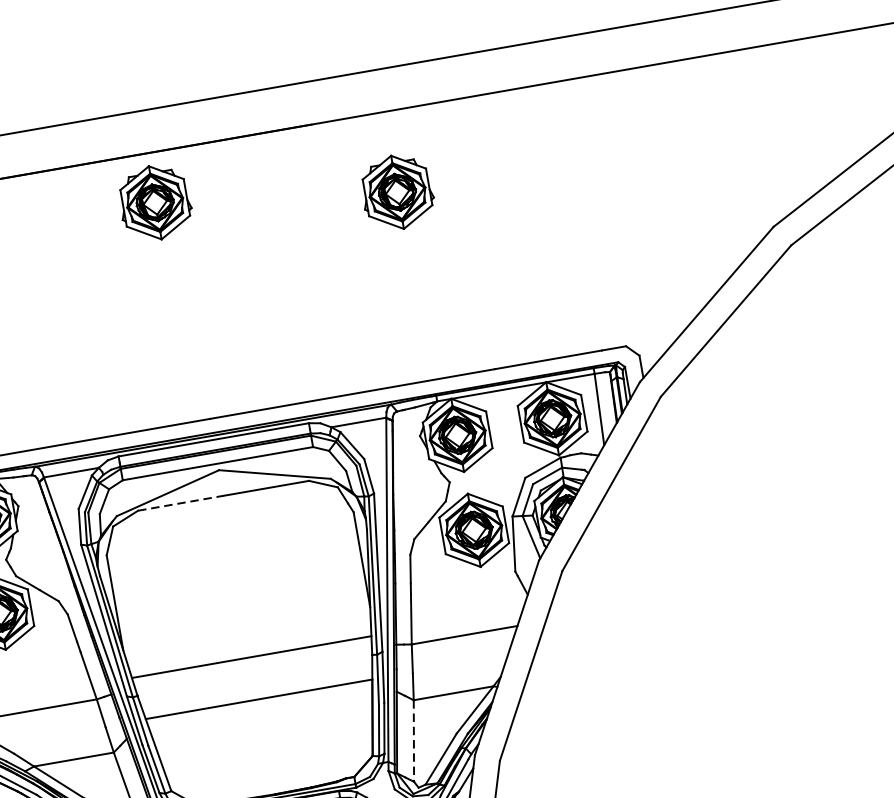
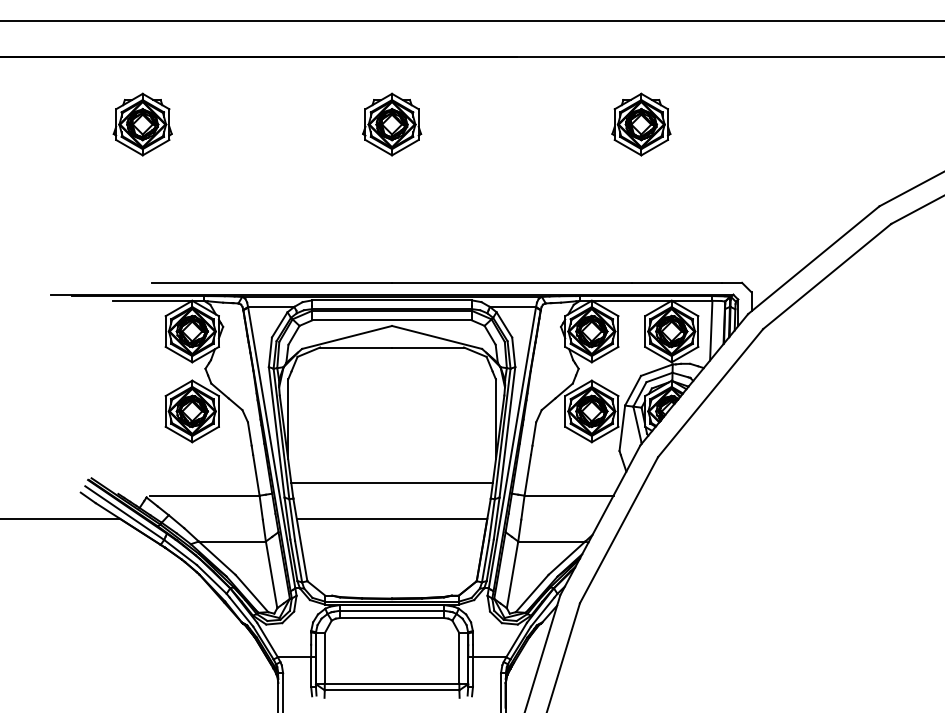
part: (397, 192) -> (641, 124), moved
part: (155, 202) -> (392, 124), moved
line: (181, 503) -> (356, 347), dashed -> solid
line: (413, 740) -> (512, 574), dashed -> solid

